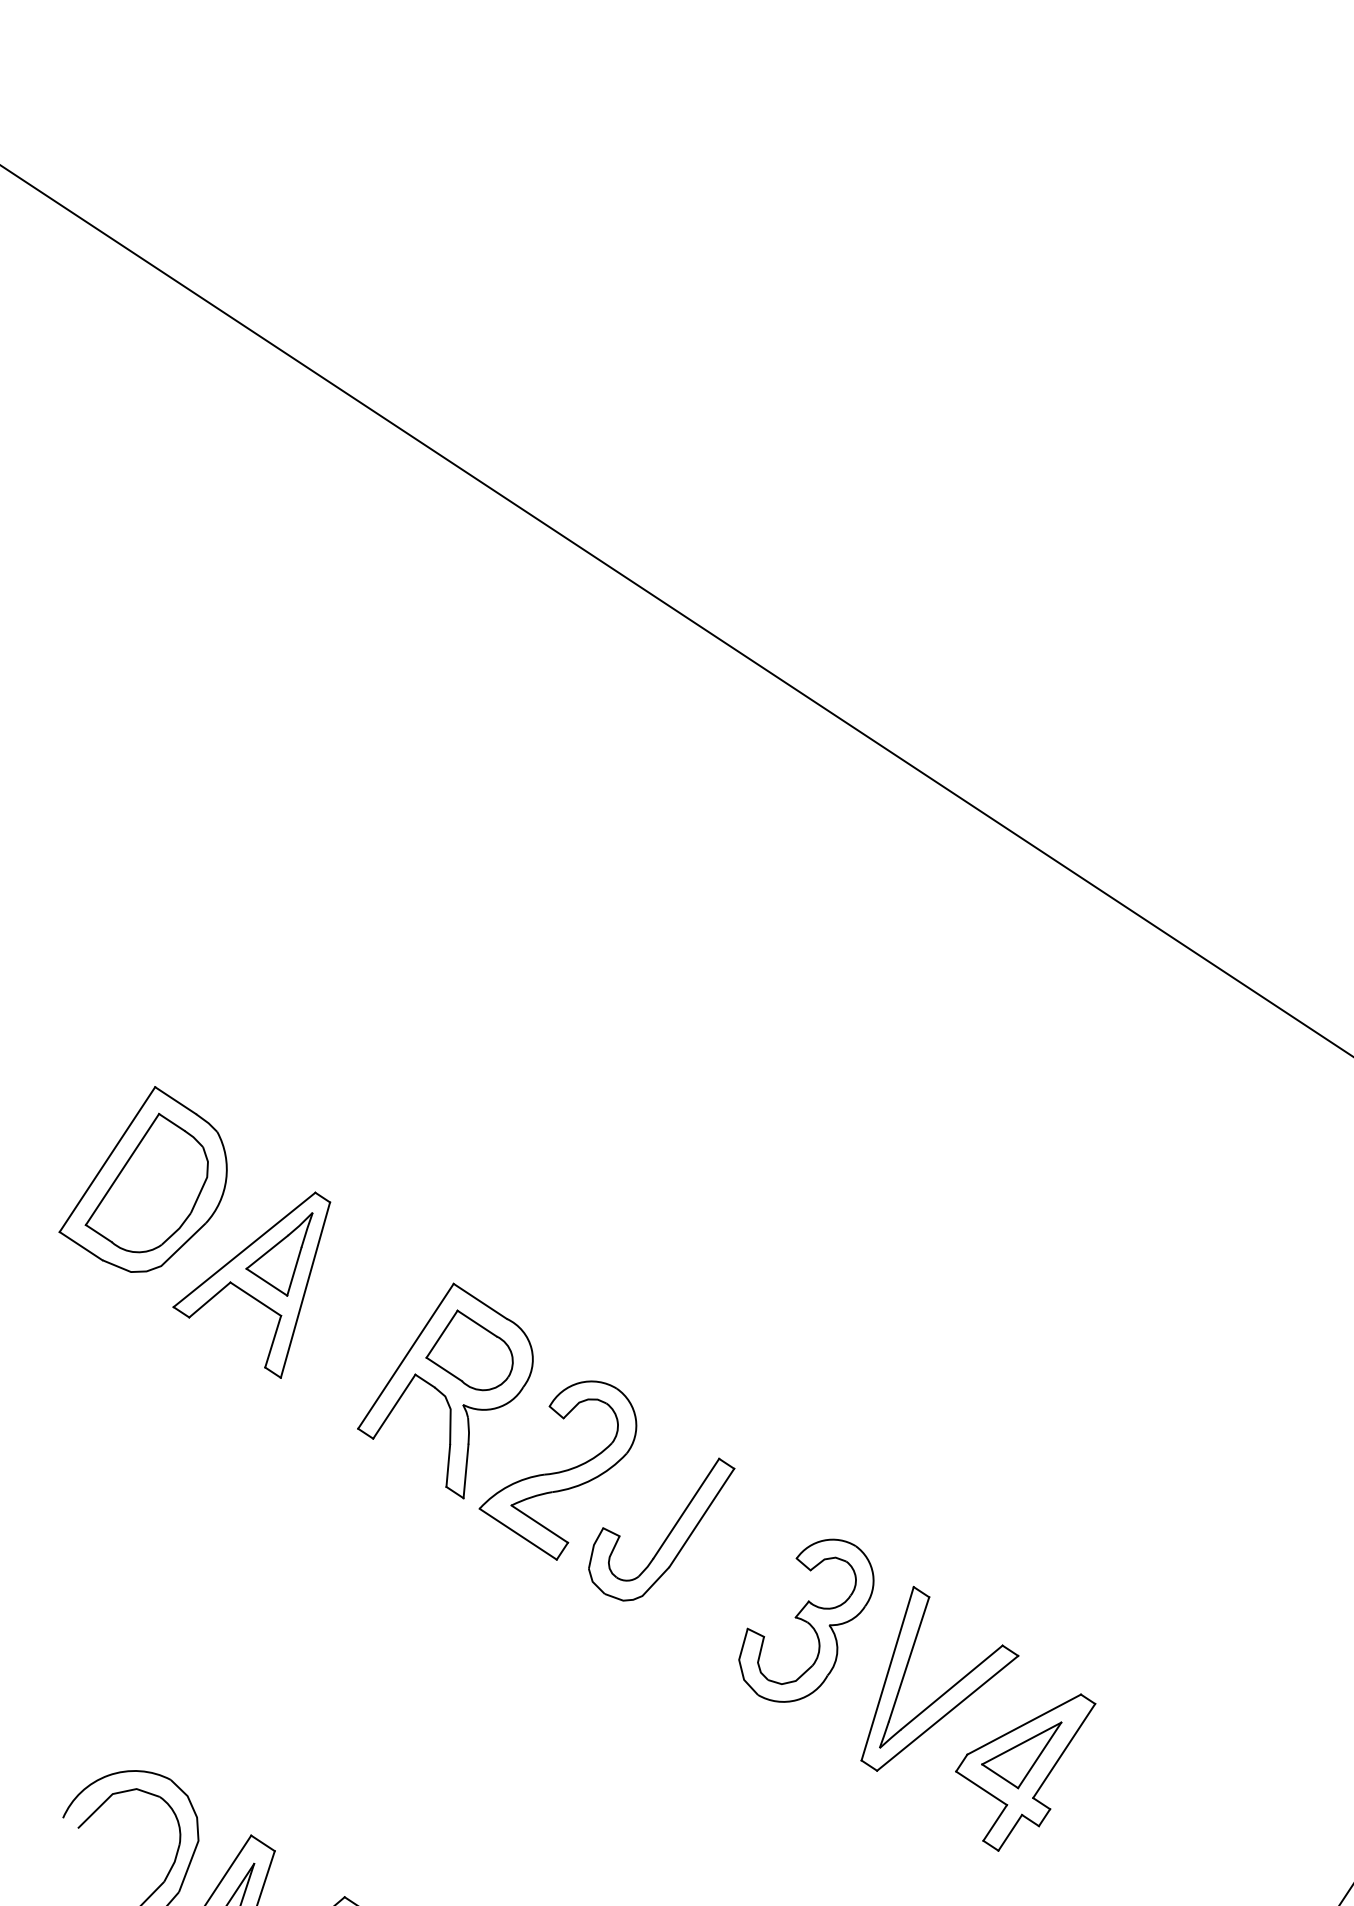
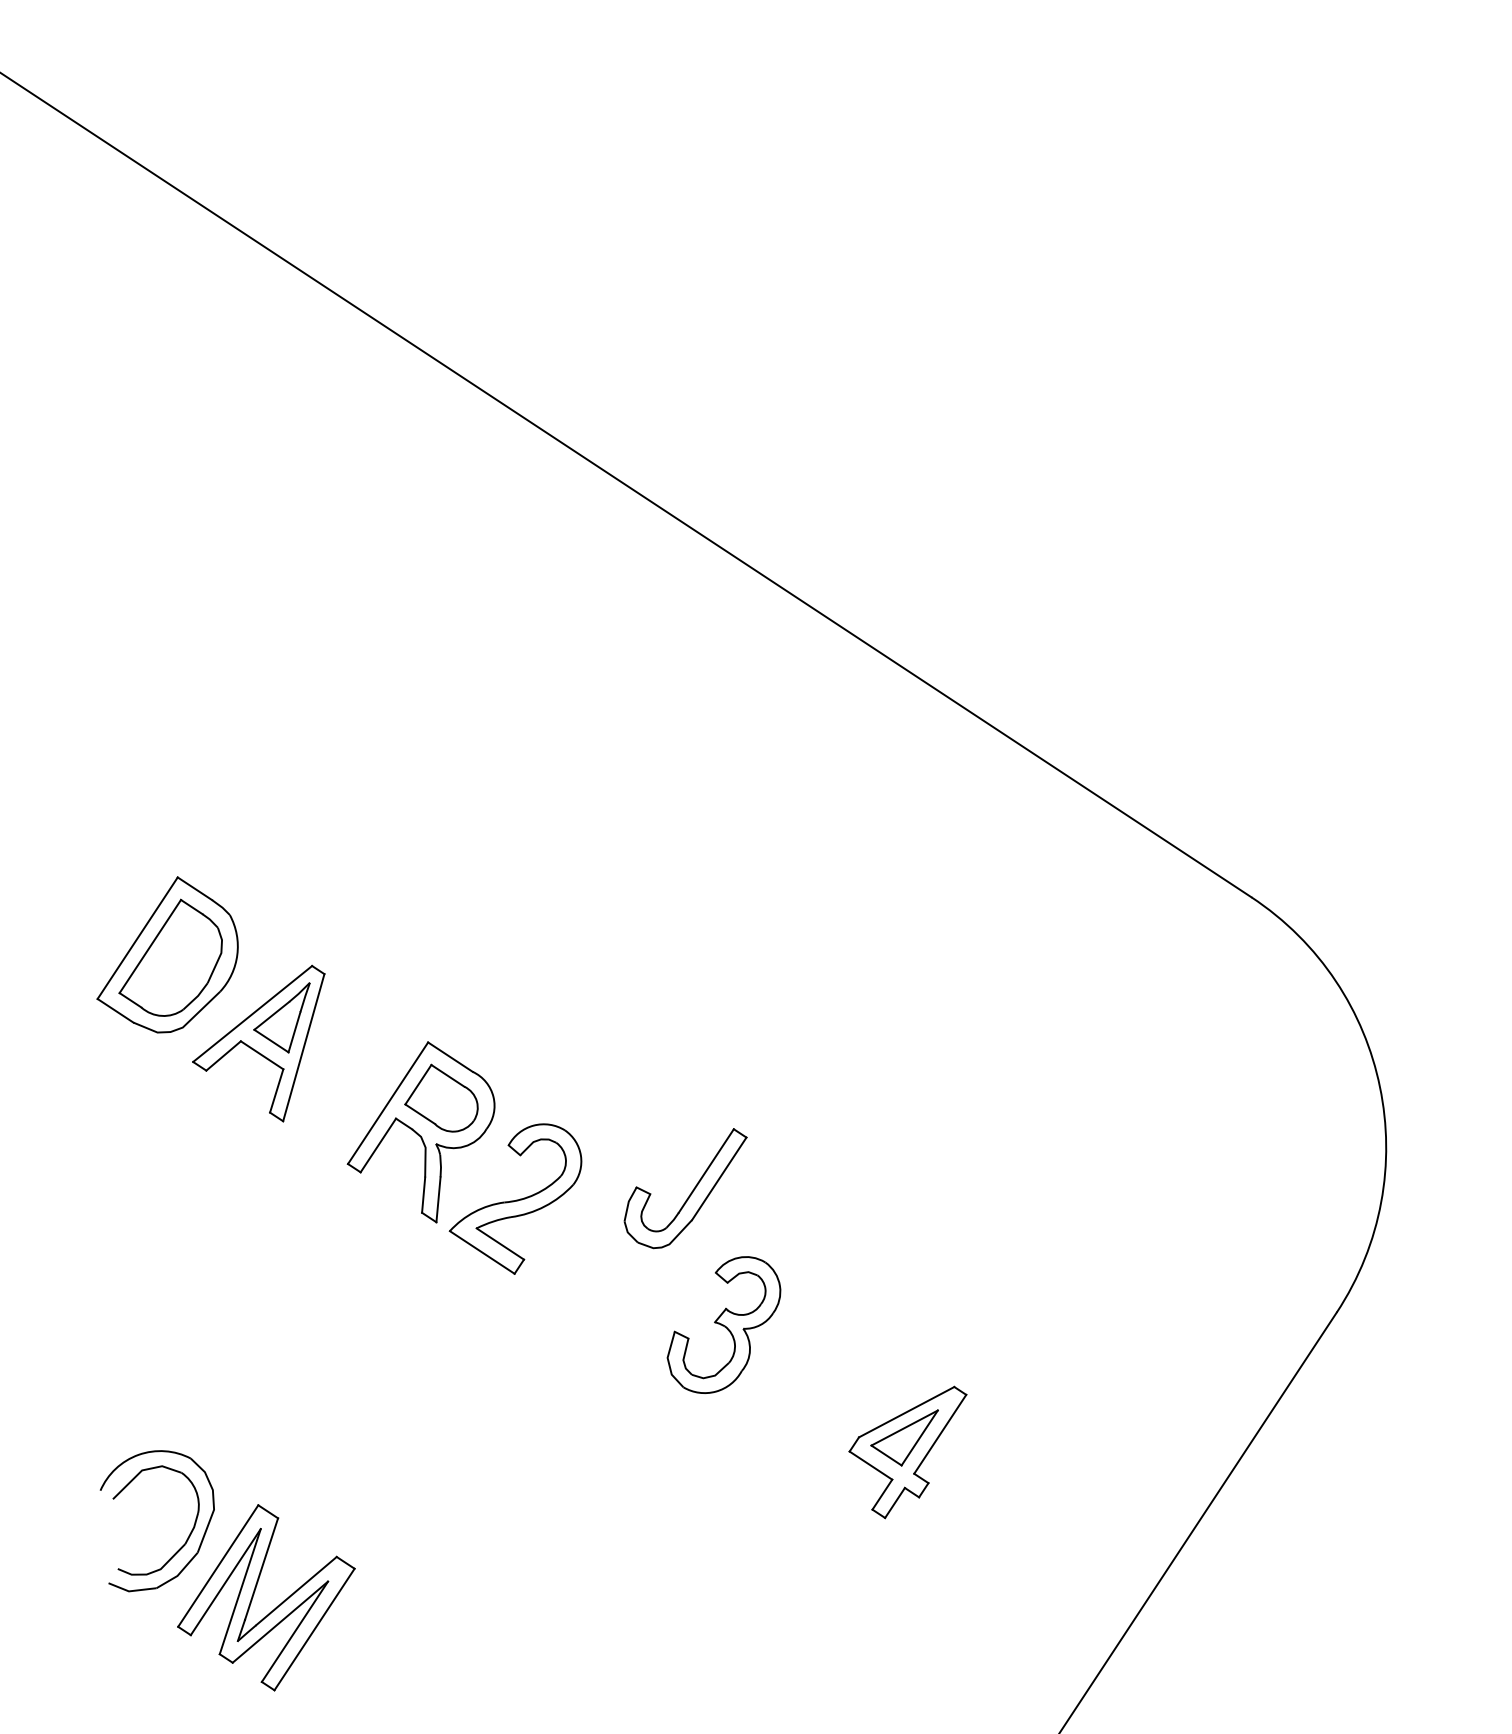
part: (668, 1533) -> (691, 1191), moved
part: (947, 1689) -> (842, 1382), removed

